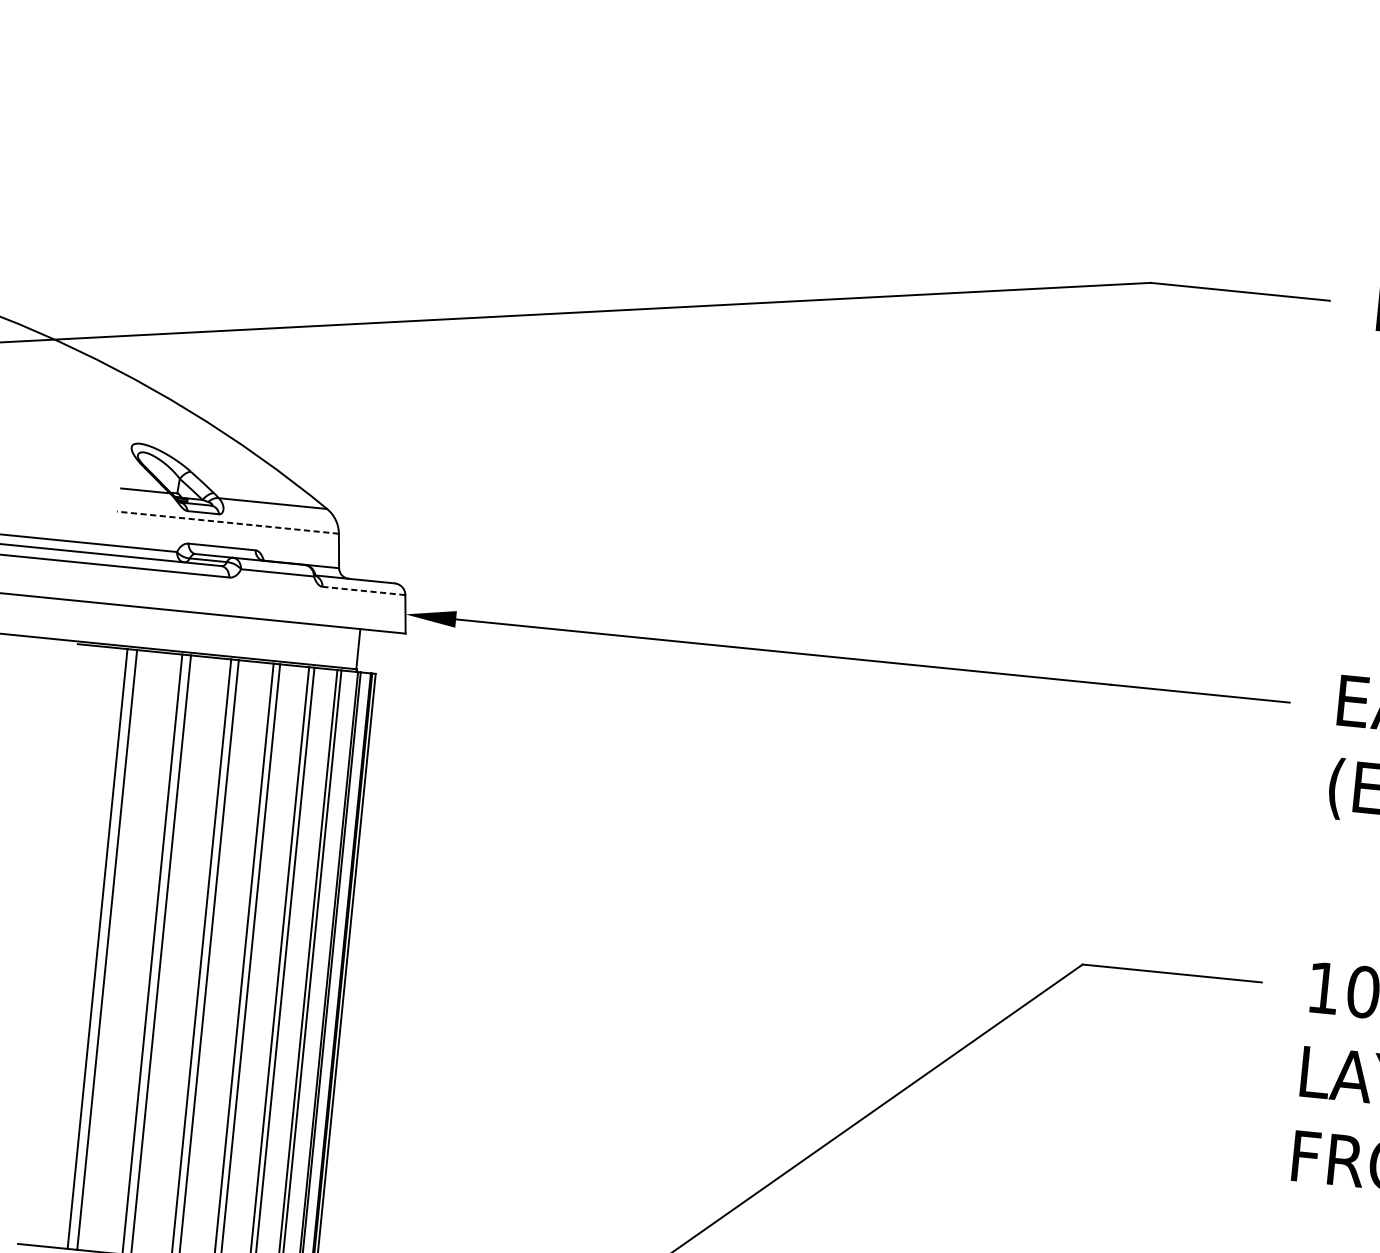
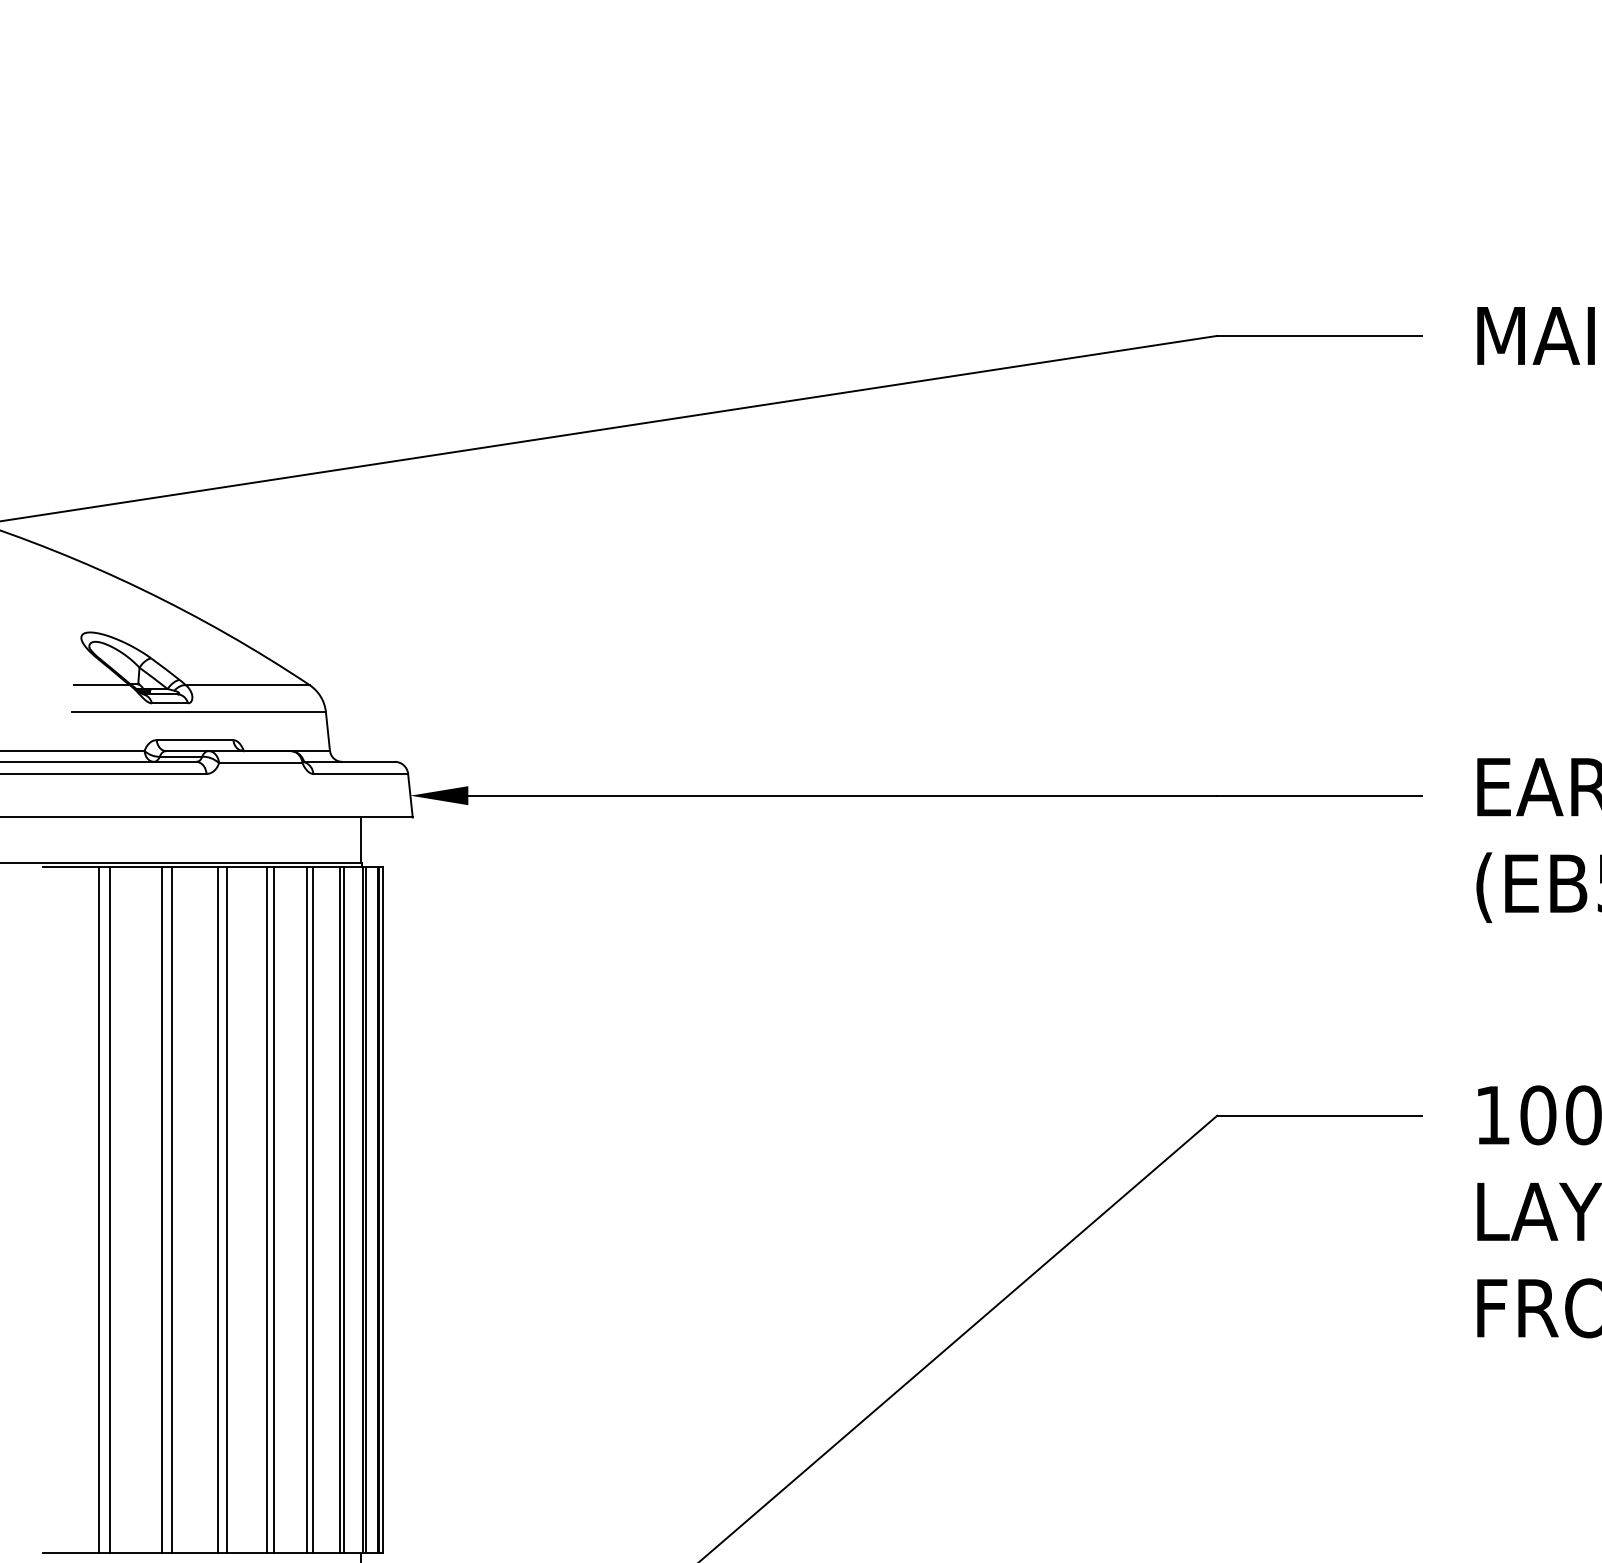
line: (227, 522) -> (198, 711), dashed -> solid
line: (363, 590) -> (360, 773), dashed -> solid

